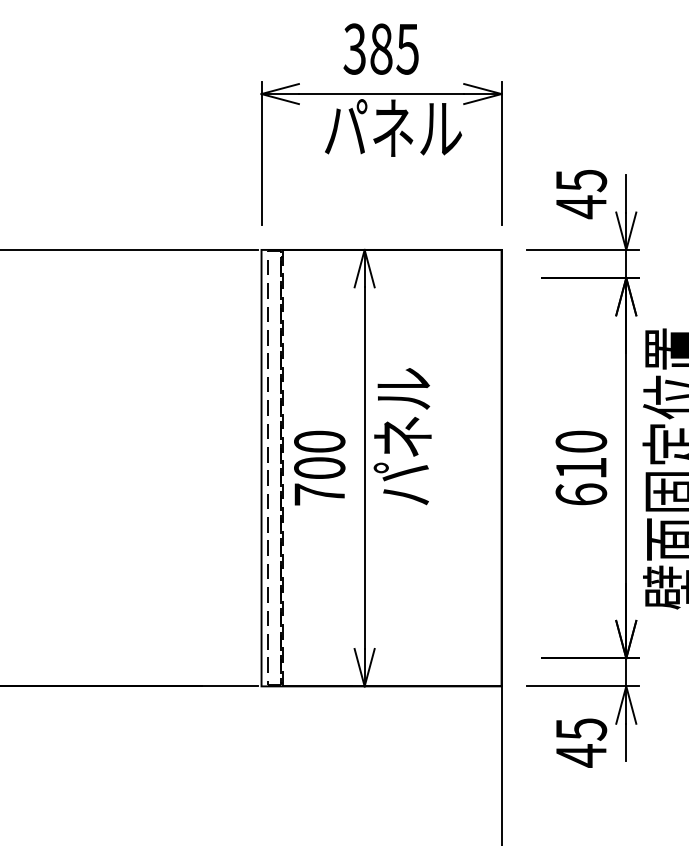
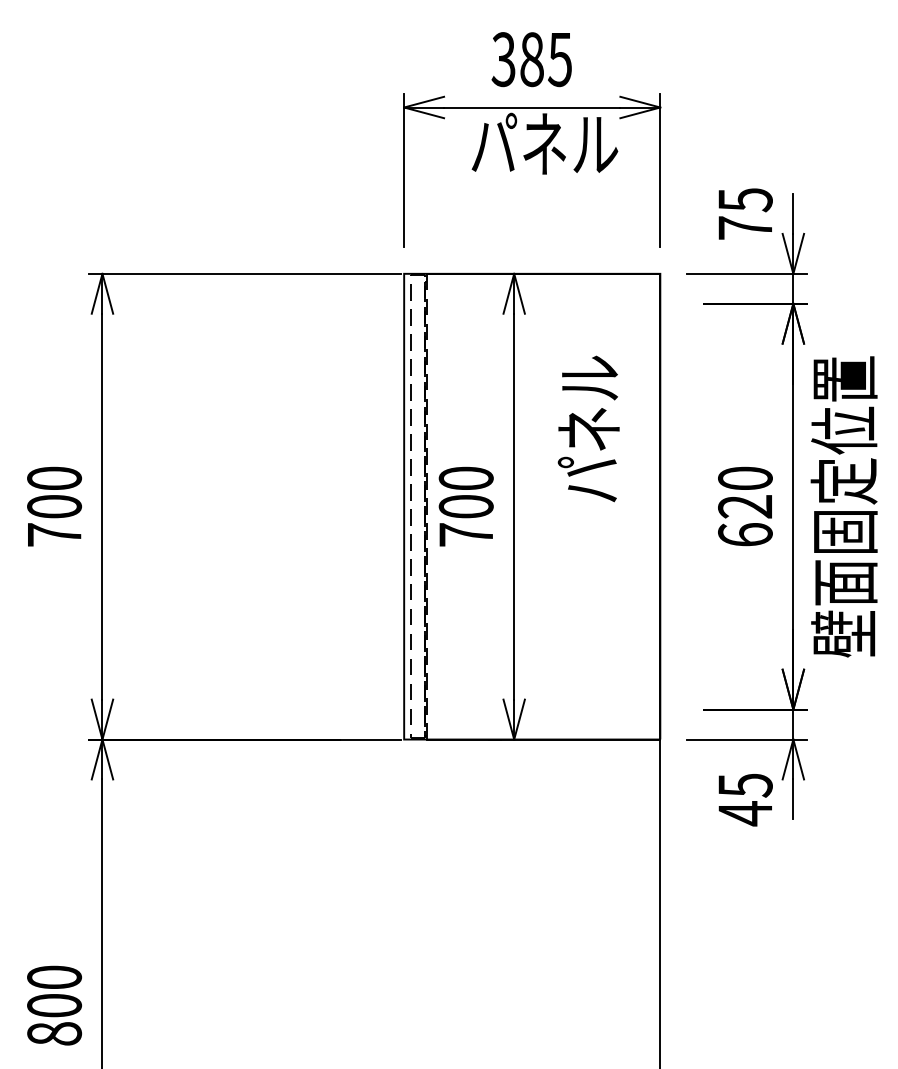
text: (580, 207) -> (744, 228), 45 -> 75
text: (402, 436) -> (588, 428), moved
text: (580, 467) -> (744, 506), 610 -> 620

